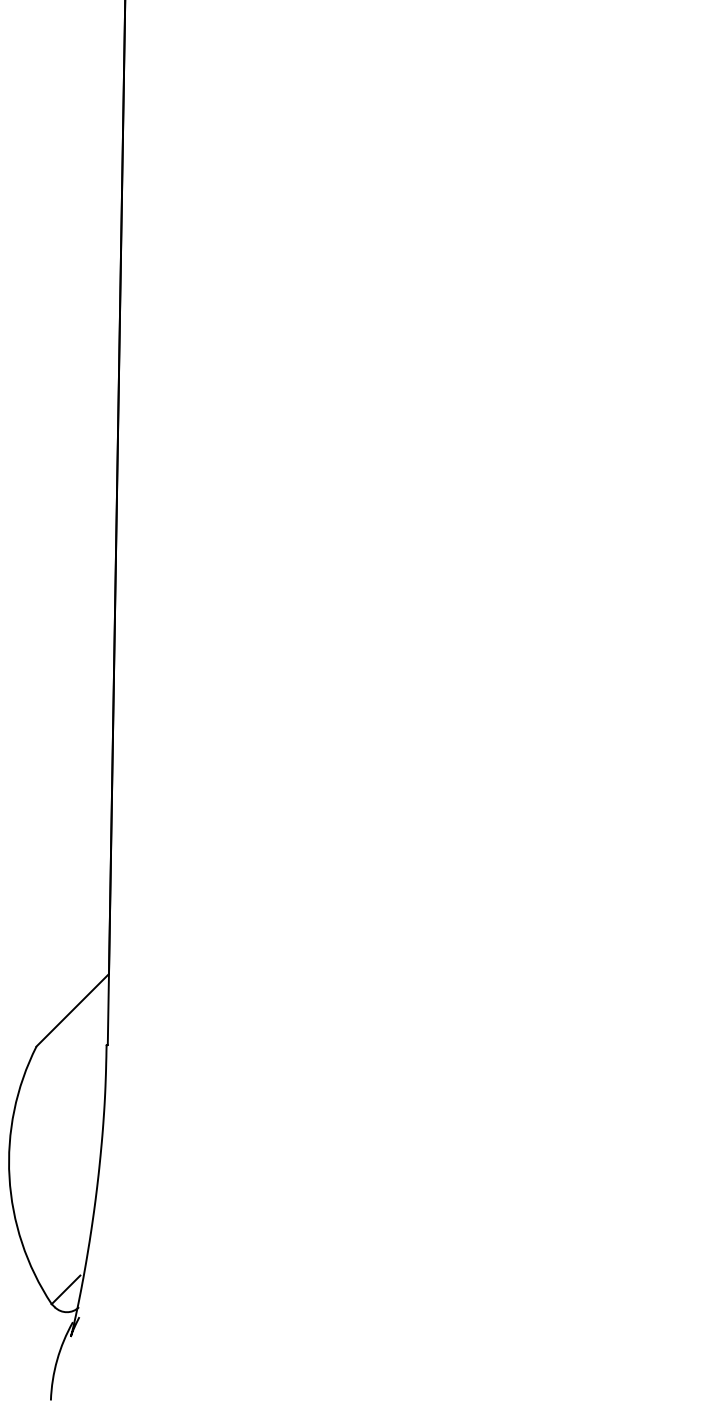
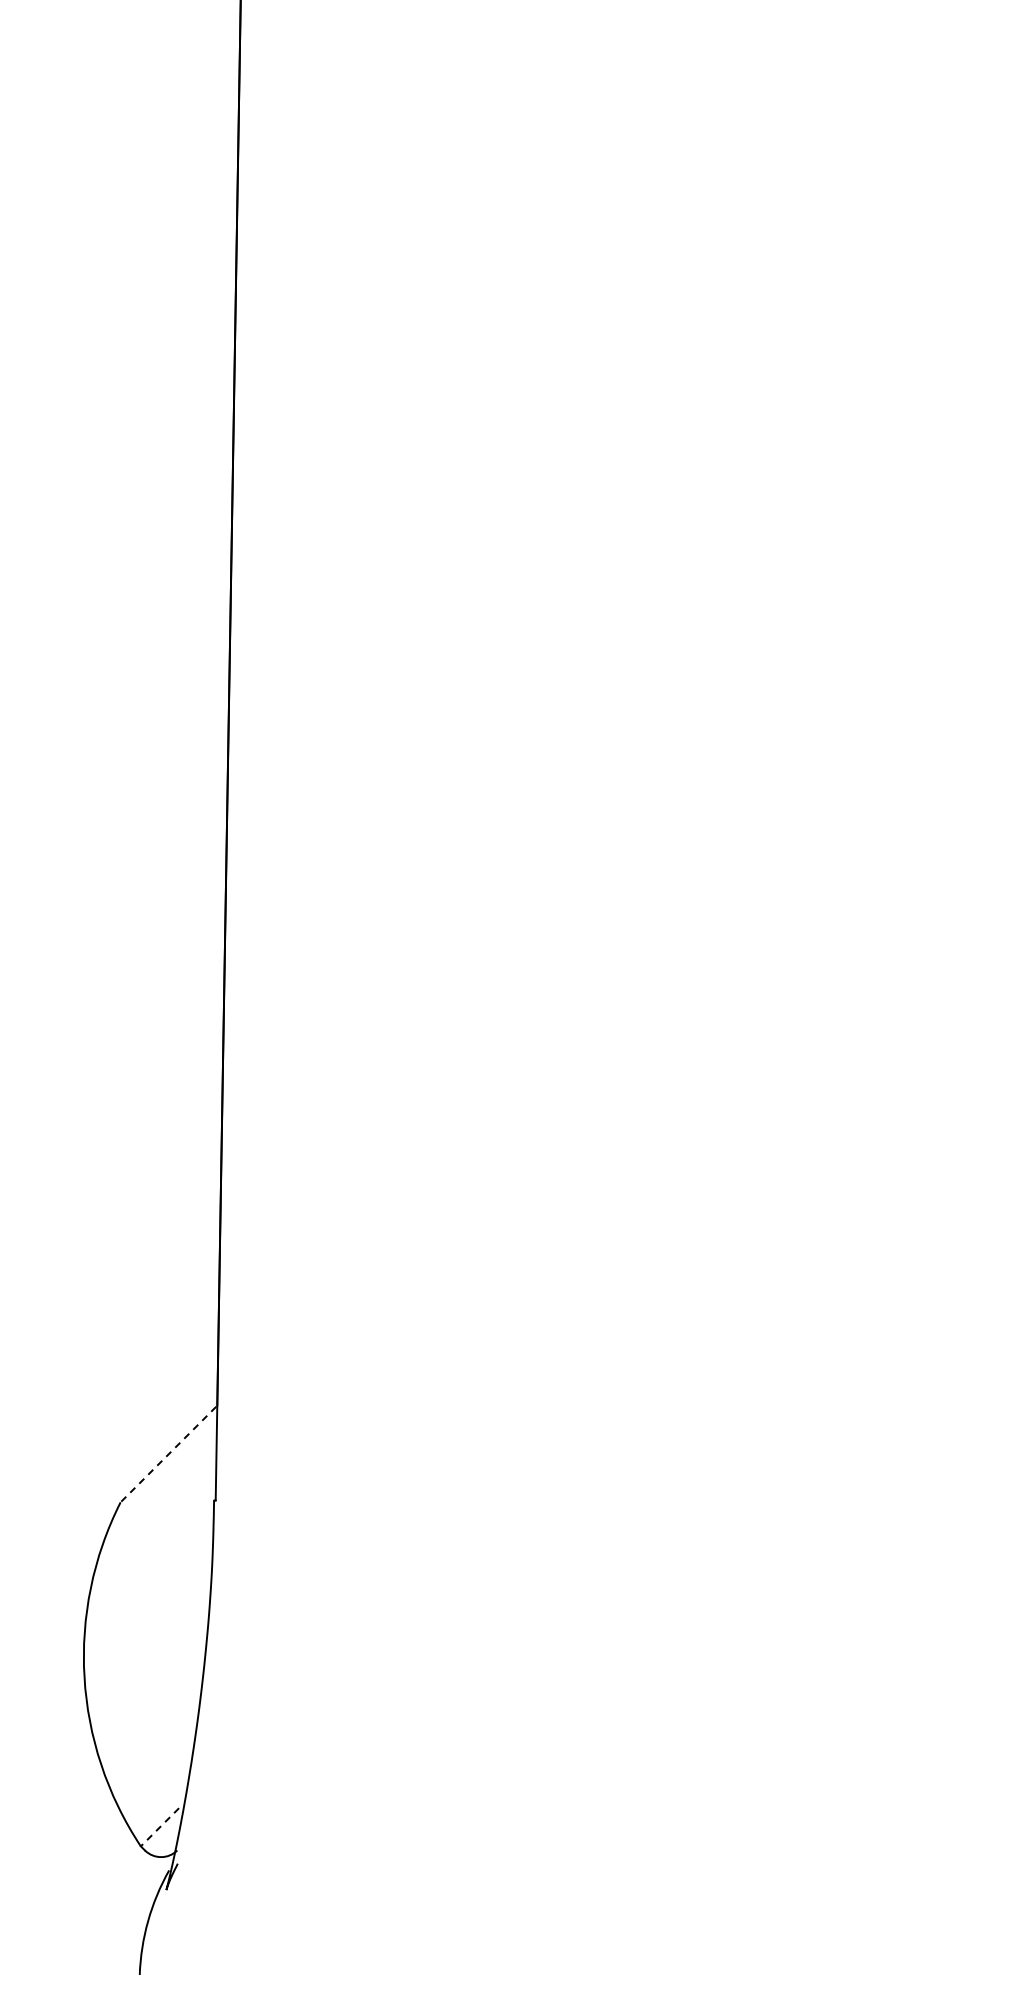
line: (72, 1010) -> (168, 1454), solid -> dashed
line: (65, 1290) -> (159, 1827), solid -> dashed

